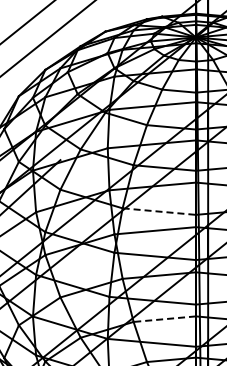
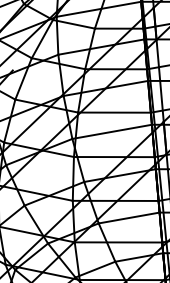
line: (159, 211) -> (114, 112), dashed -> solid
line: (164, 319) -> (128, 218), dashed -> solid

